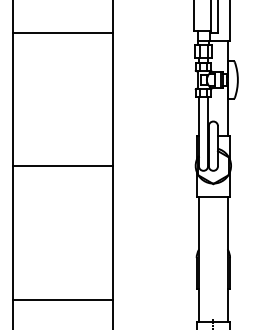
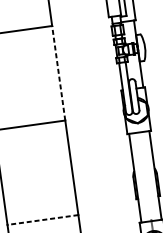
line: (113, 99) -> (58, 73), solid -> dashed
line: (62, 299) -> (42, 219), solid -> dashed

